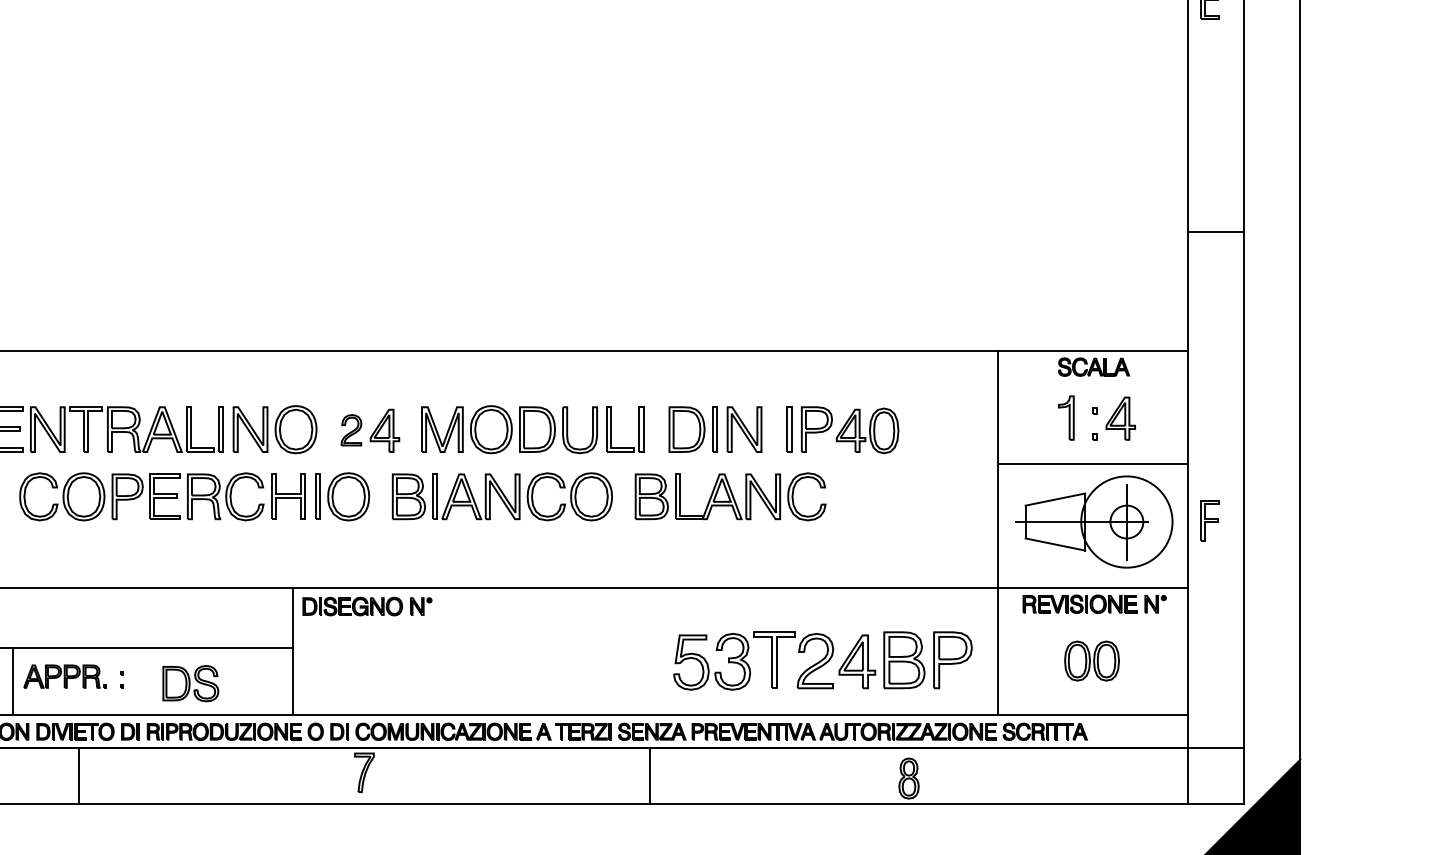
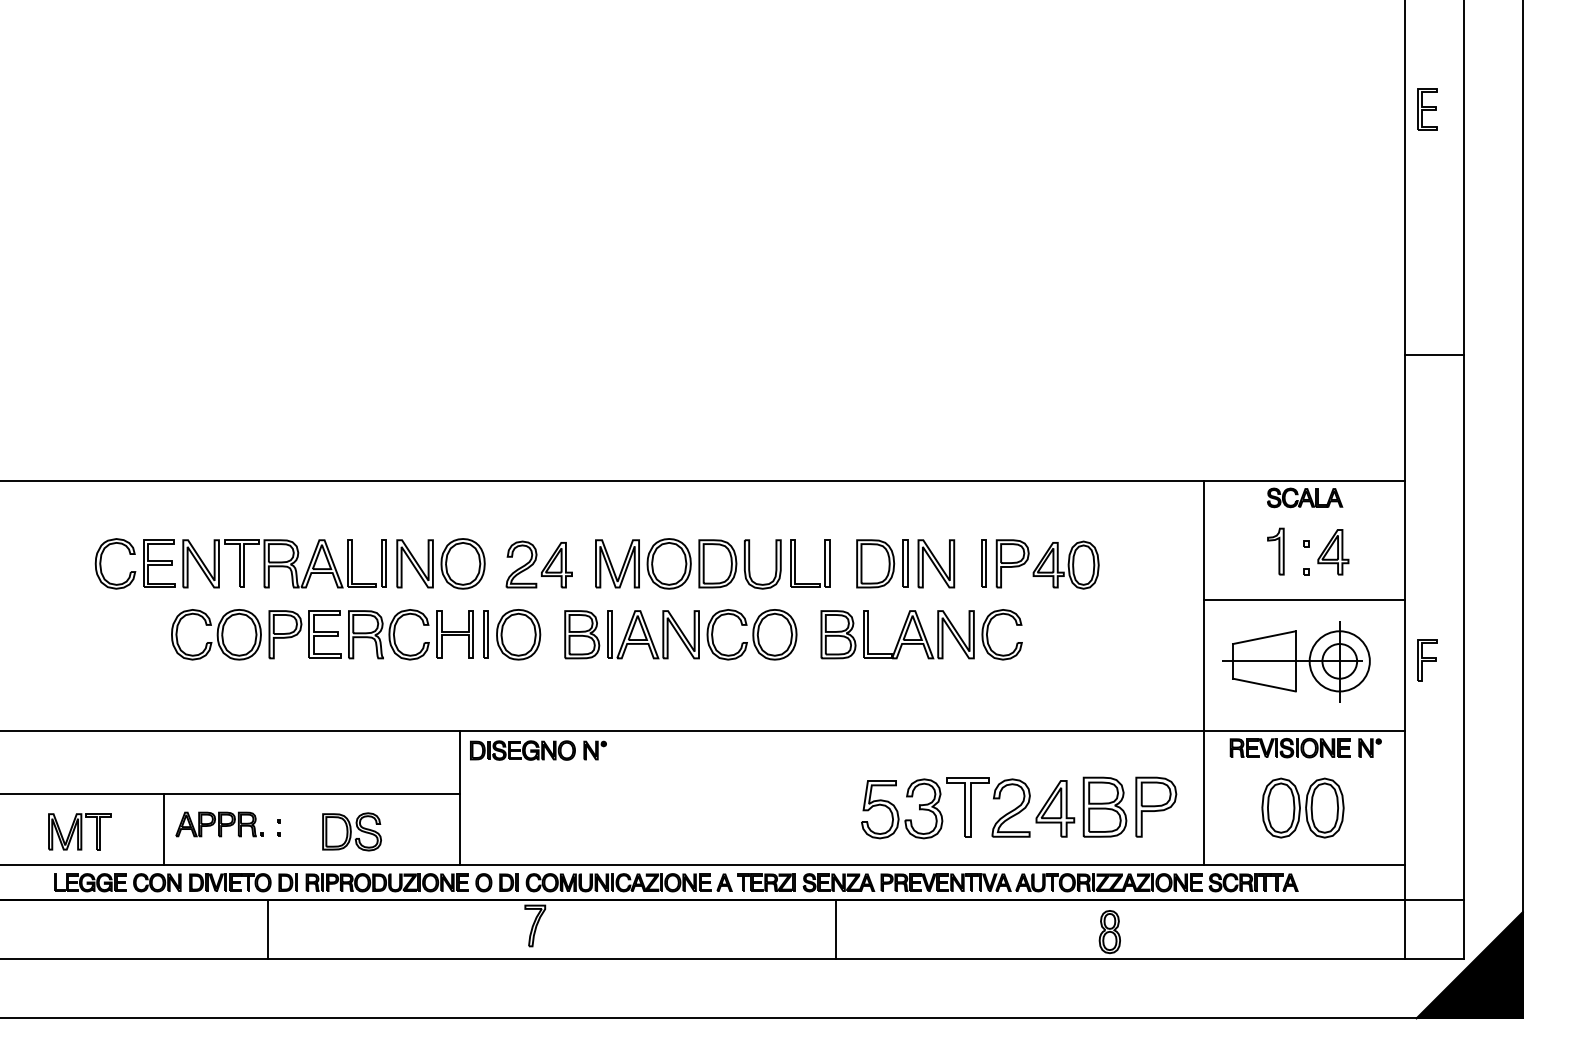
part: (351, 430) -> (521, 564), size x1.43
circle: (1126, 522) -> (1339, 661), size x0.62
part: (1091, 660) -> (1302, 807), size x1.43
line: (78, 776) -> (267, 929), moved

